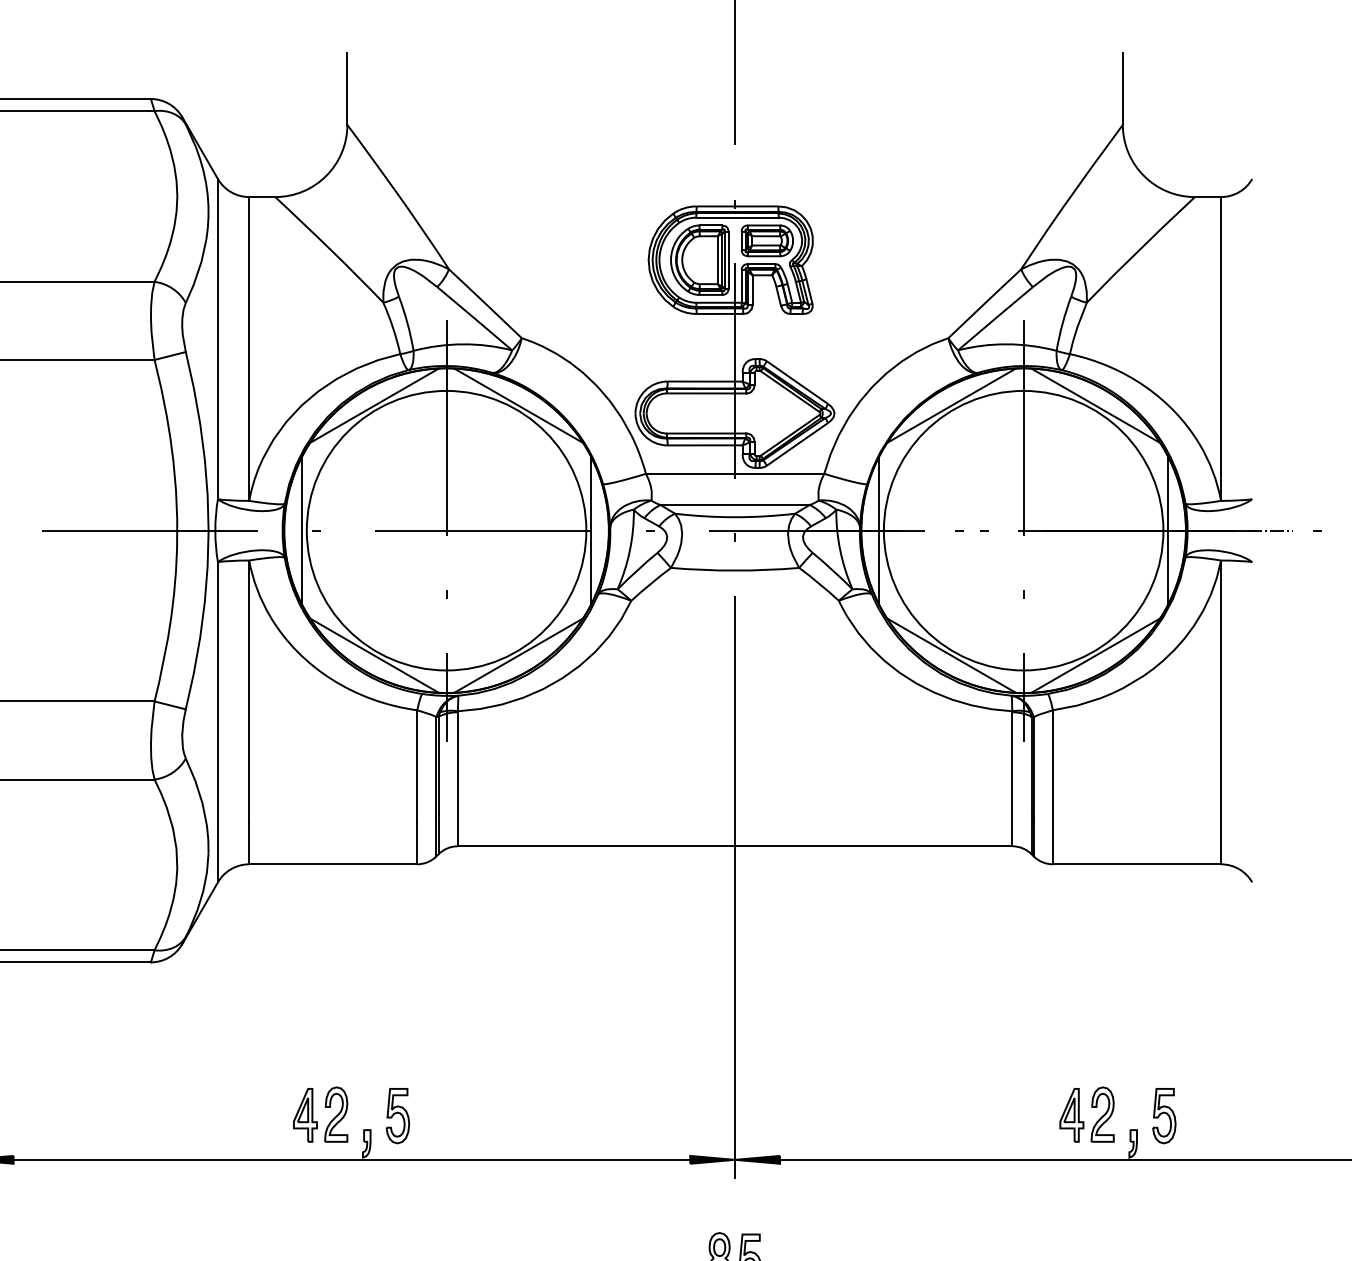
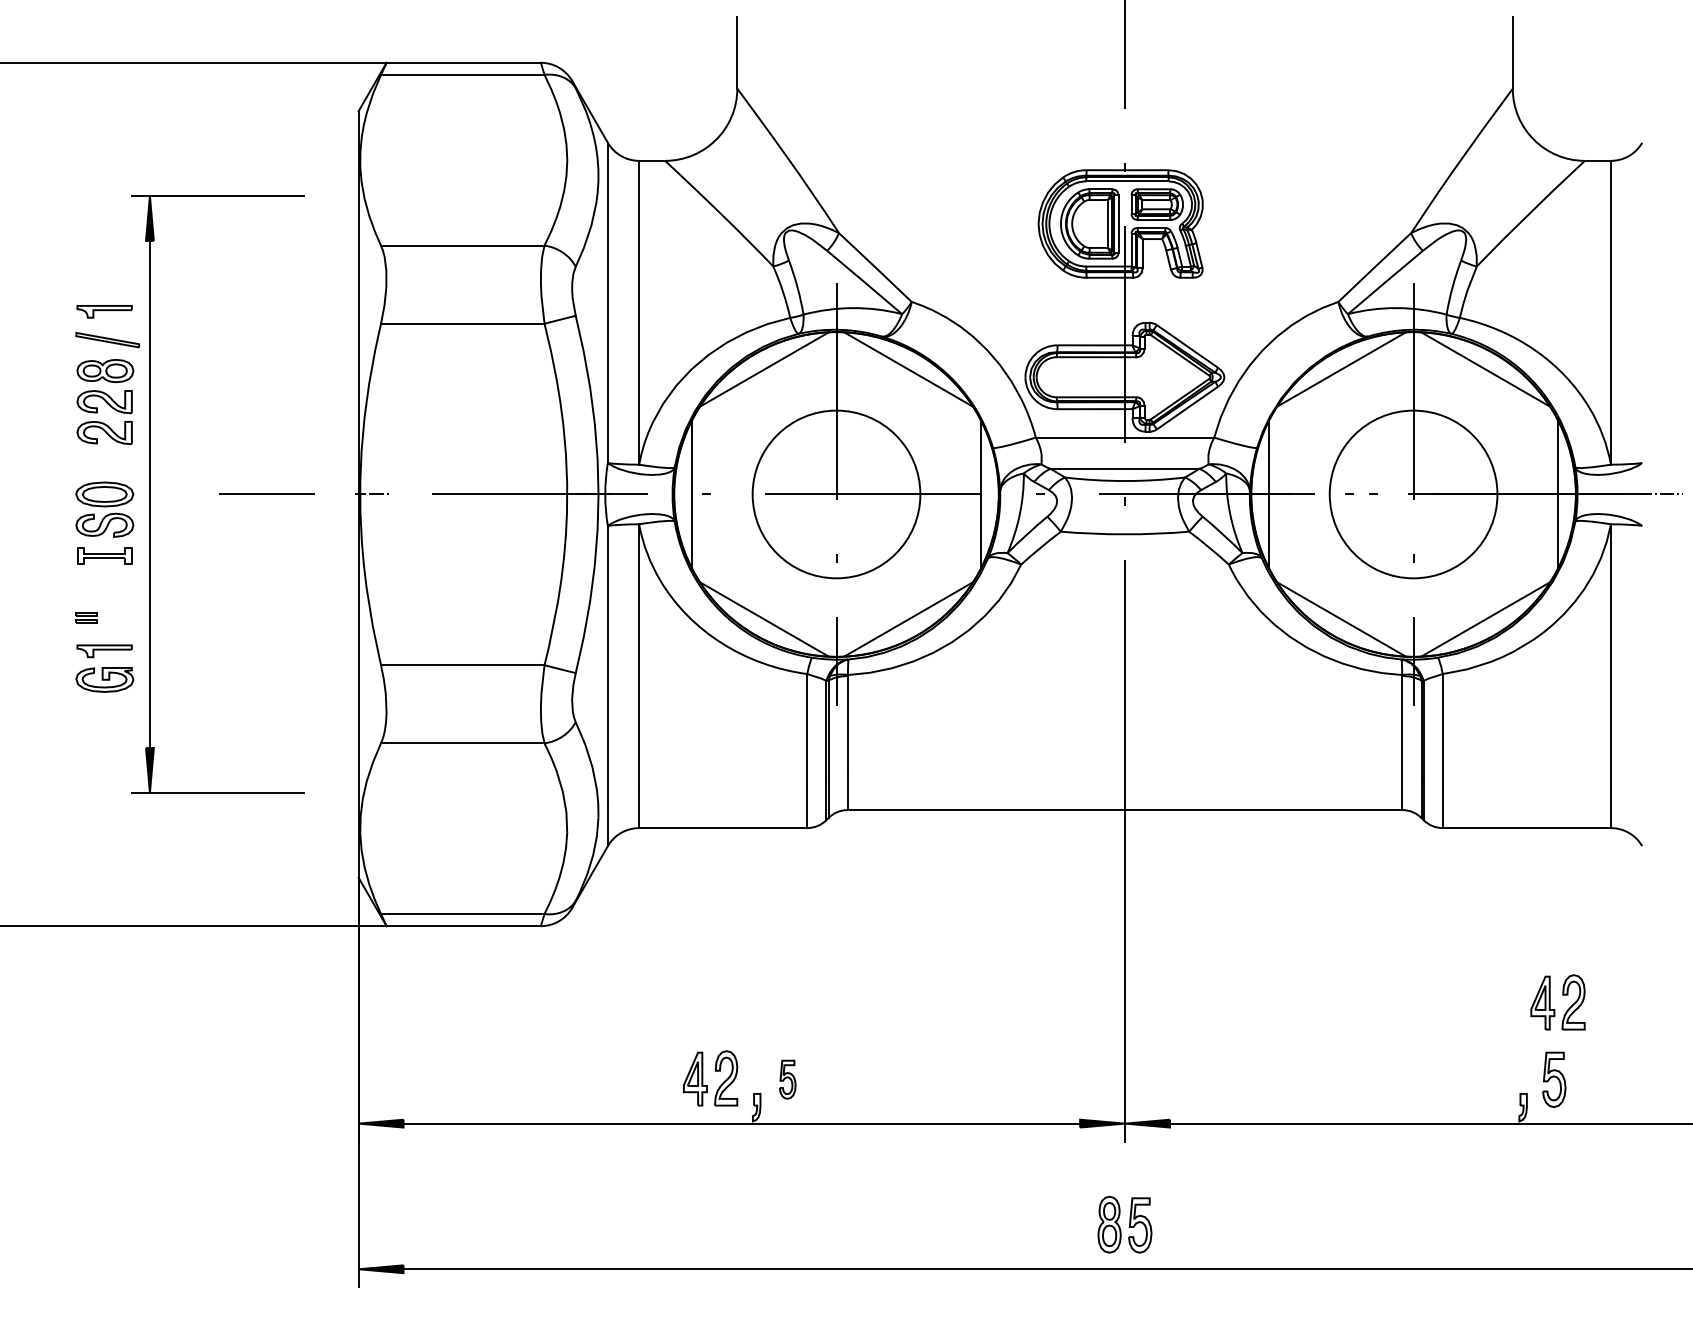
circle: (446, 530) -> (836, 494), size x0.6
circle: (1023, 530) -> (1413, 494), size x0.6
part: (1079, 1114) -> (1550, 1002), moved
part: (397, 1115) -> (787, 1079), size x0.7

